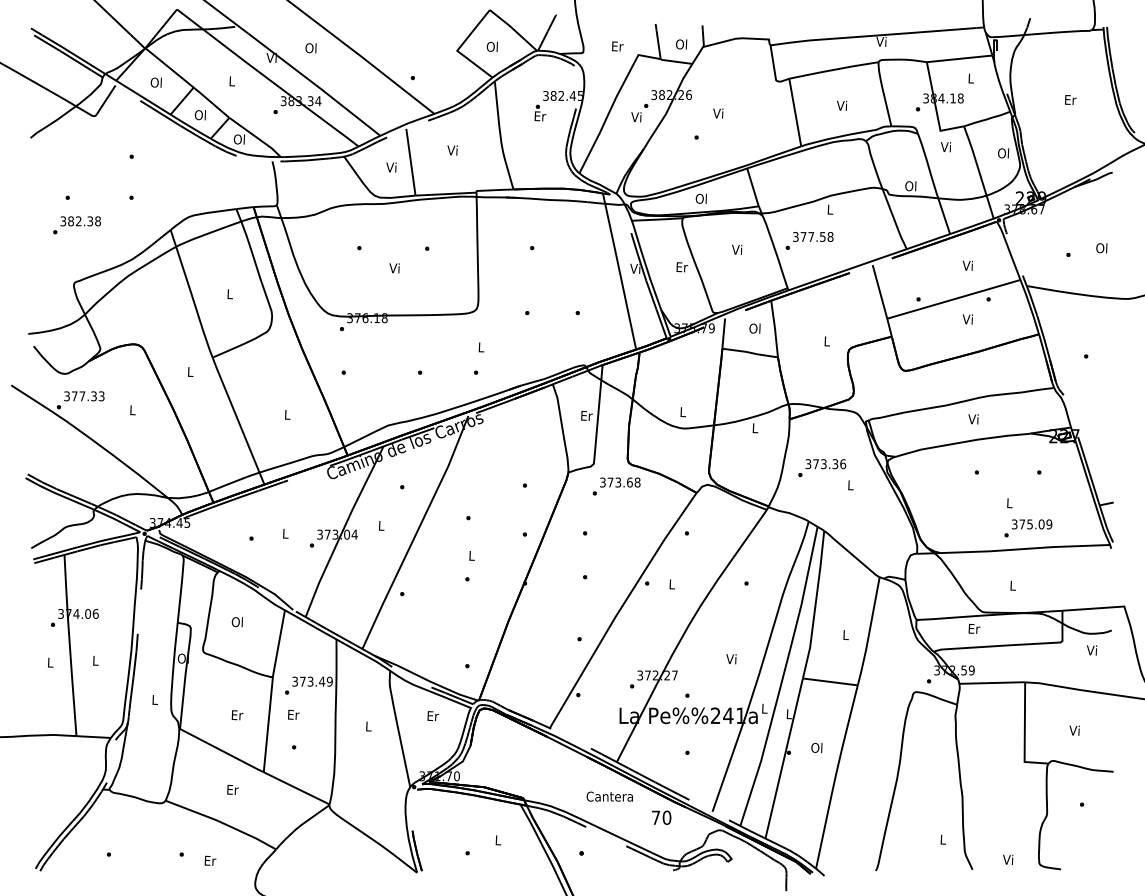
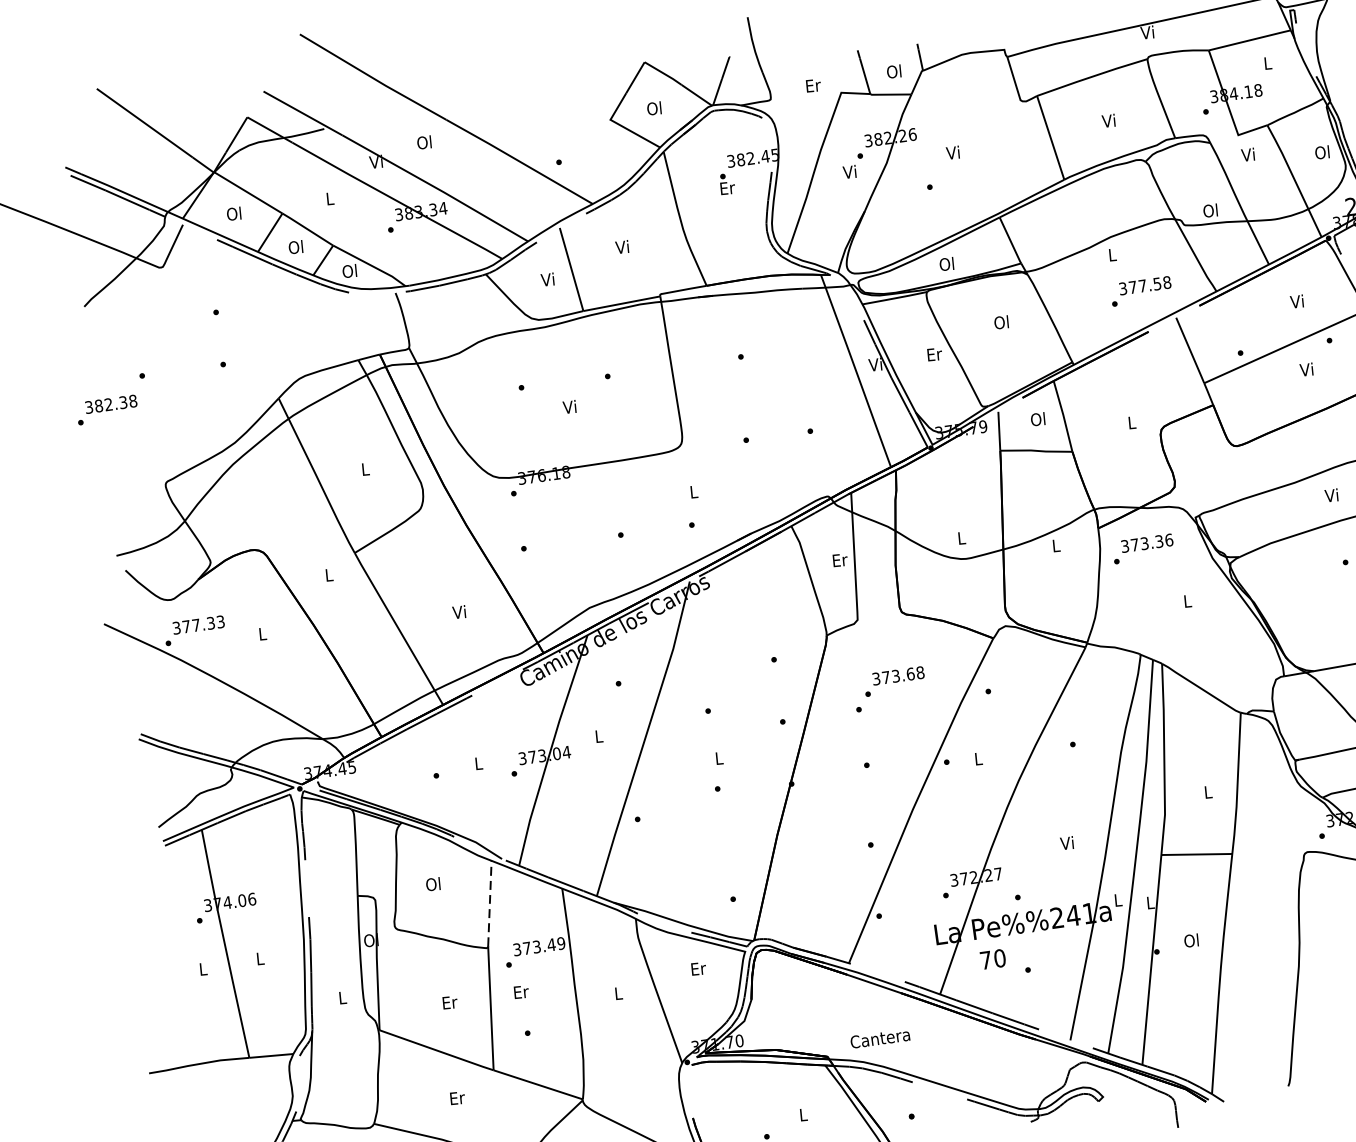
text: (76, 225) -> (106, 410), moved
text: (809, 240) -> (1141, 290), moved
text: (736, 249) -> (1000, 322), Vi -> Ol
text: (287, 414) -> (459, 611), L -> Vi
text: (822, 467) -> (1143, 548), moved
text: (616, 486) -> (894, 681), moved
line: (278, 643) -> (489, 904), solid -> dashed
text: (609, 796) -> (879, 1038), moved
text: (661, 817) -> (992, 958), moved

